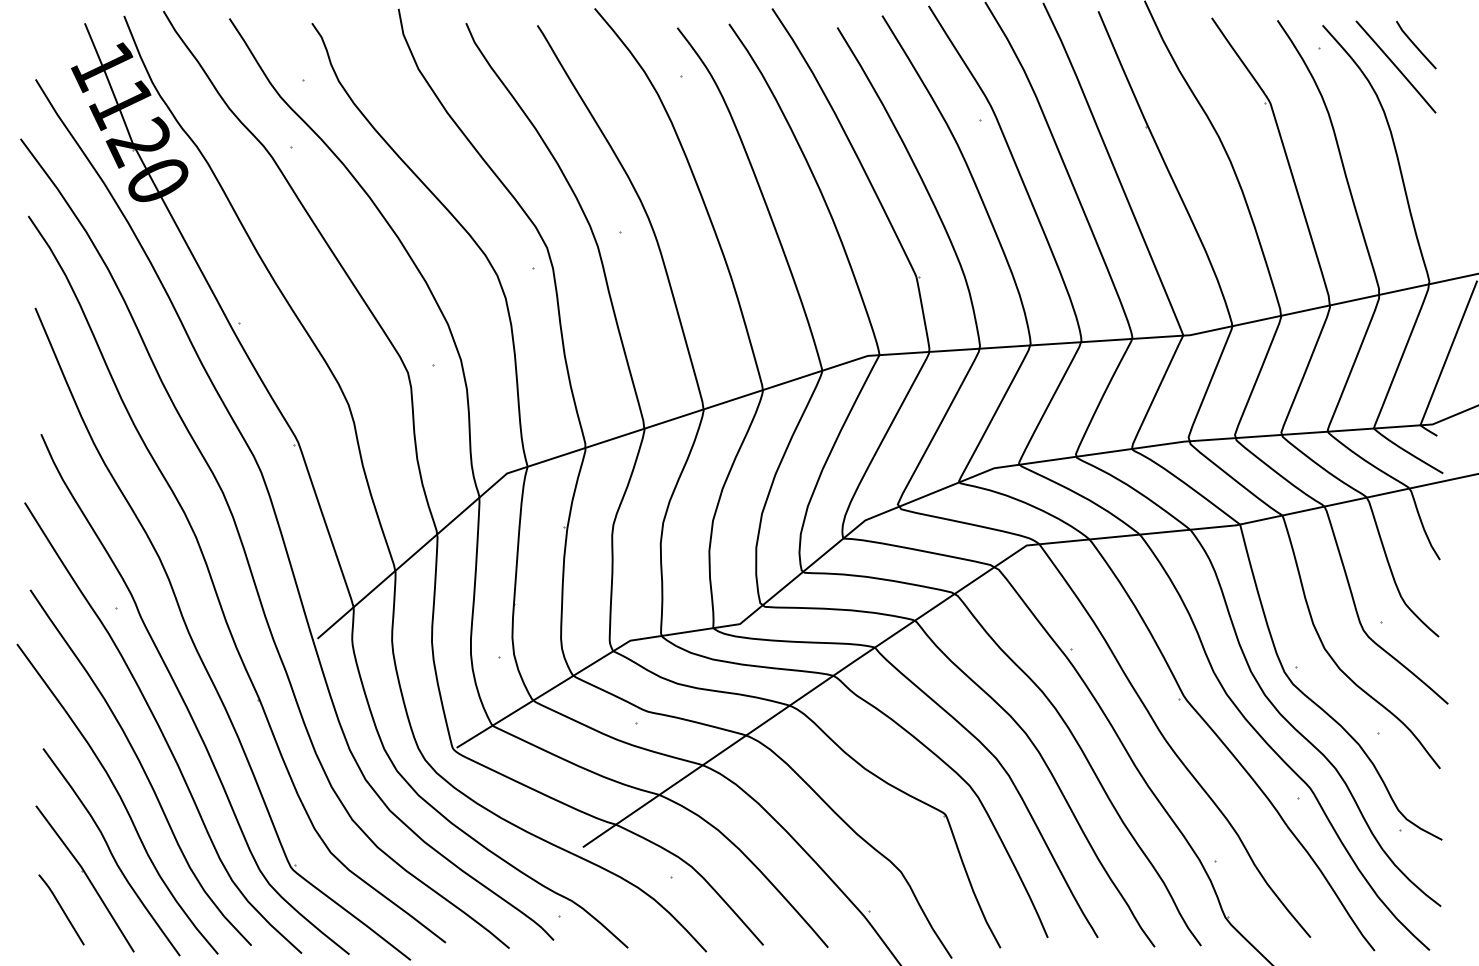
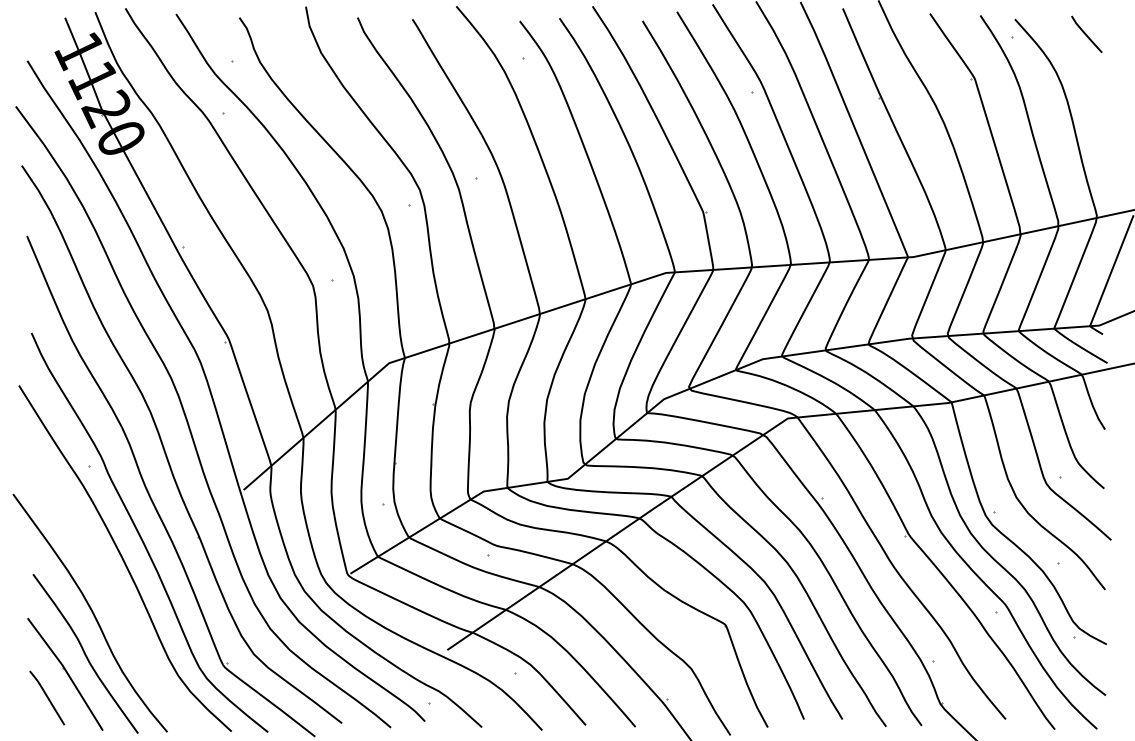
line: (1396, 67) -> (1071, 51), removed
curve: (140, 765) -> (107, 587), removed

